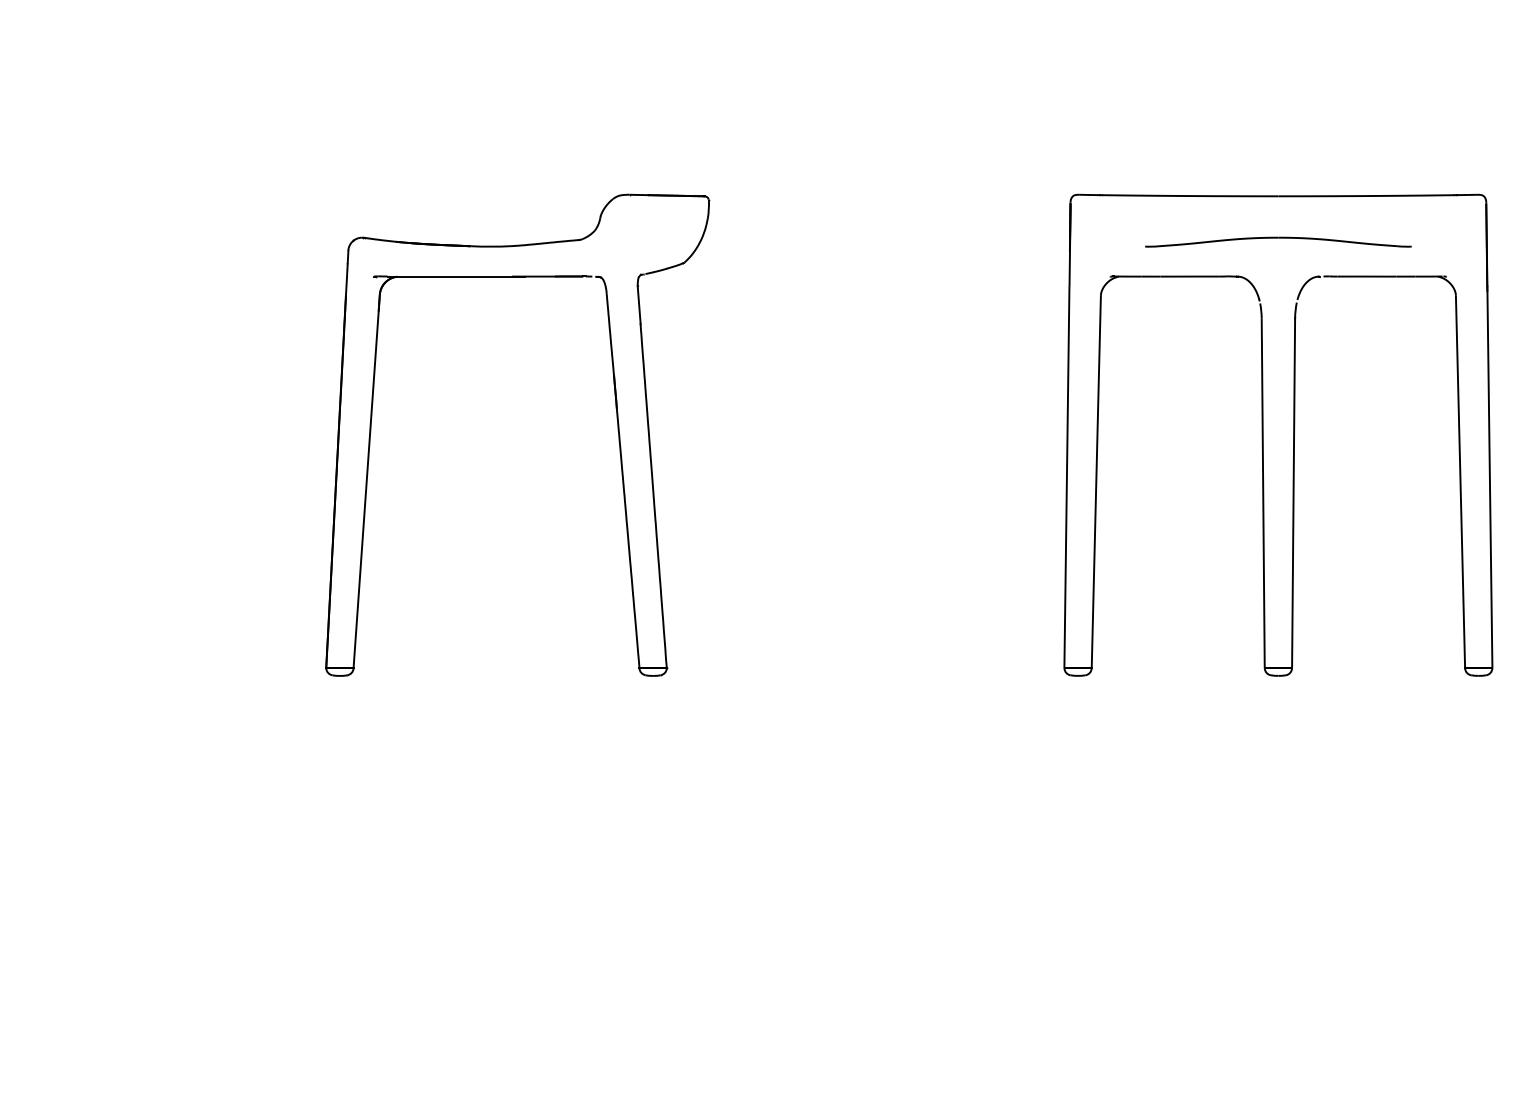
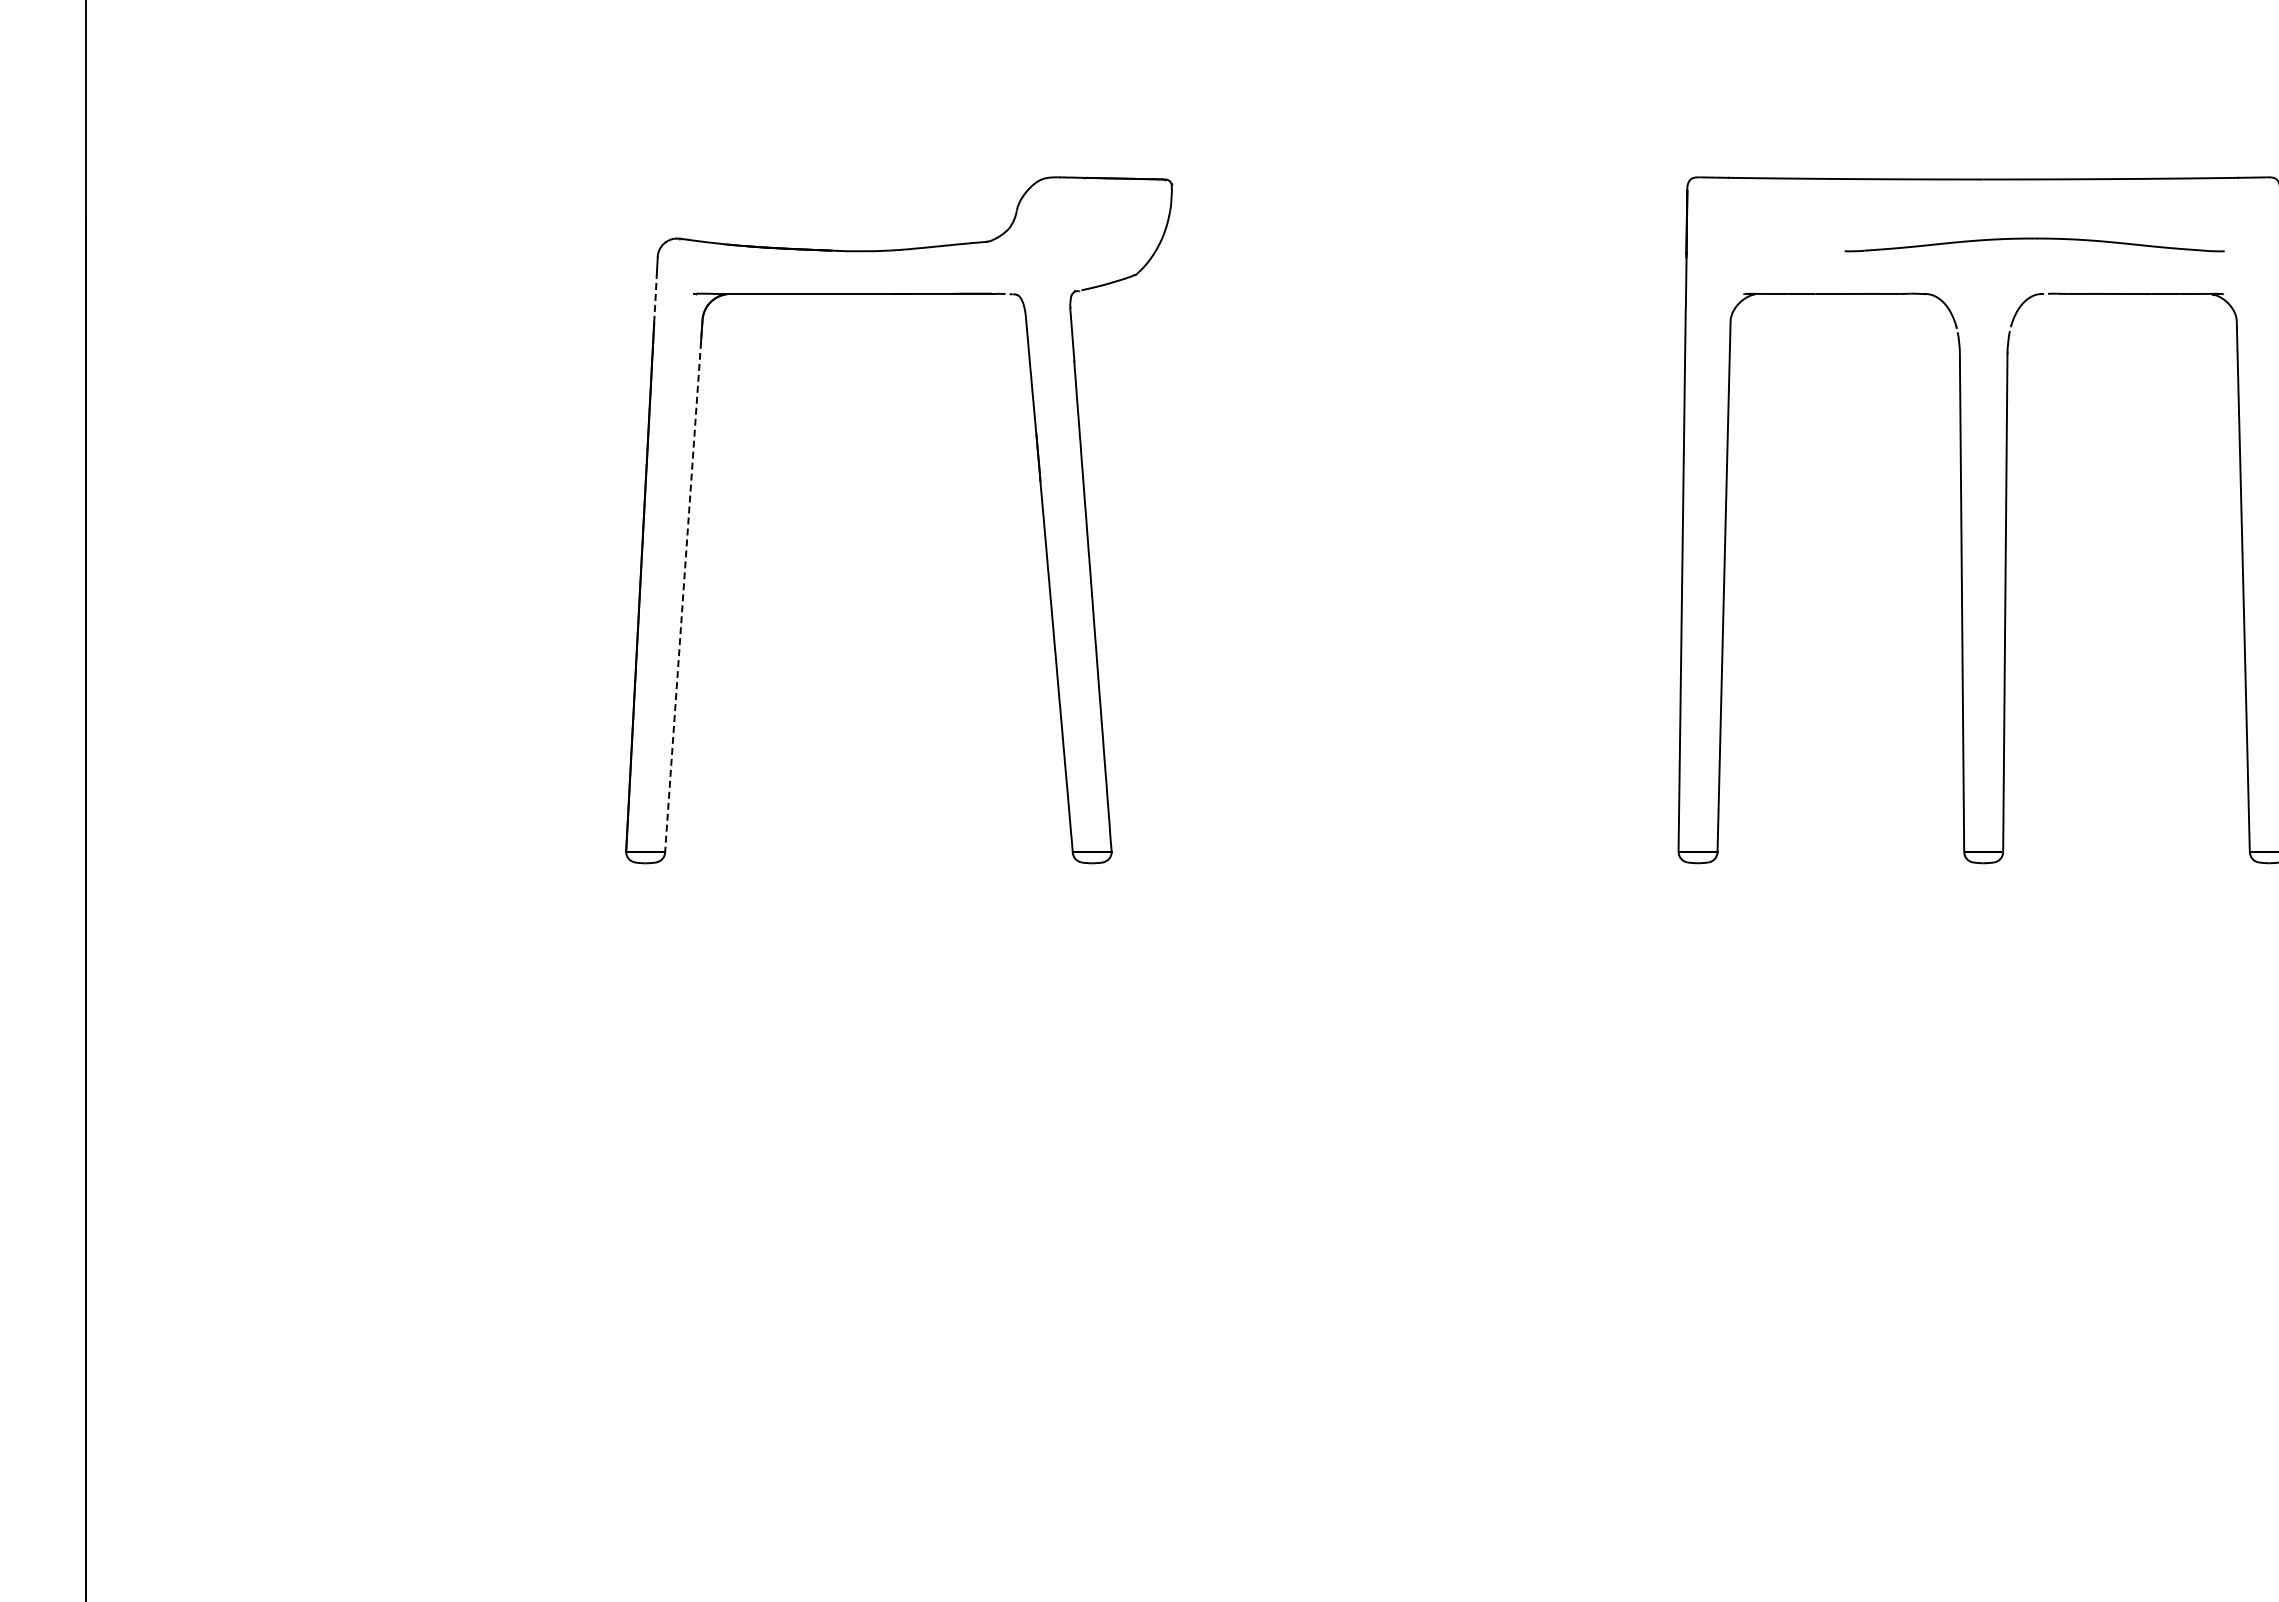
part: (1278, 241) -> (2034, 244), moved
line: (346, 279) -> (655, 298), solid -> dashed
line: (366, 481) -> (683, 585), solid -> dashed

